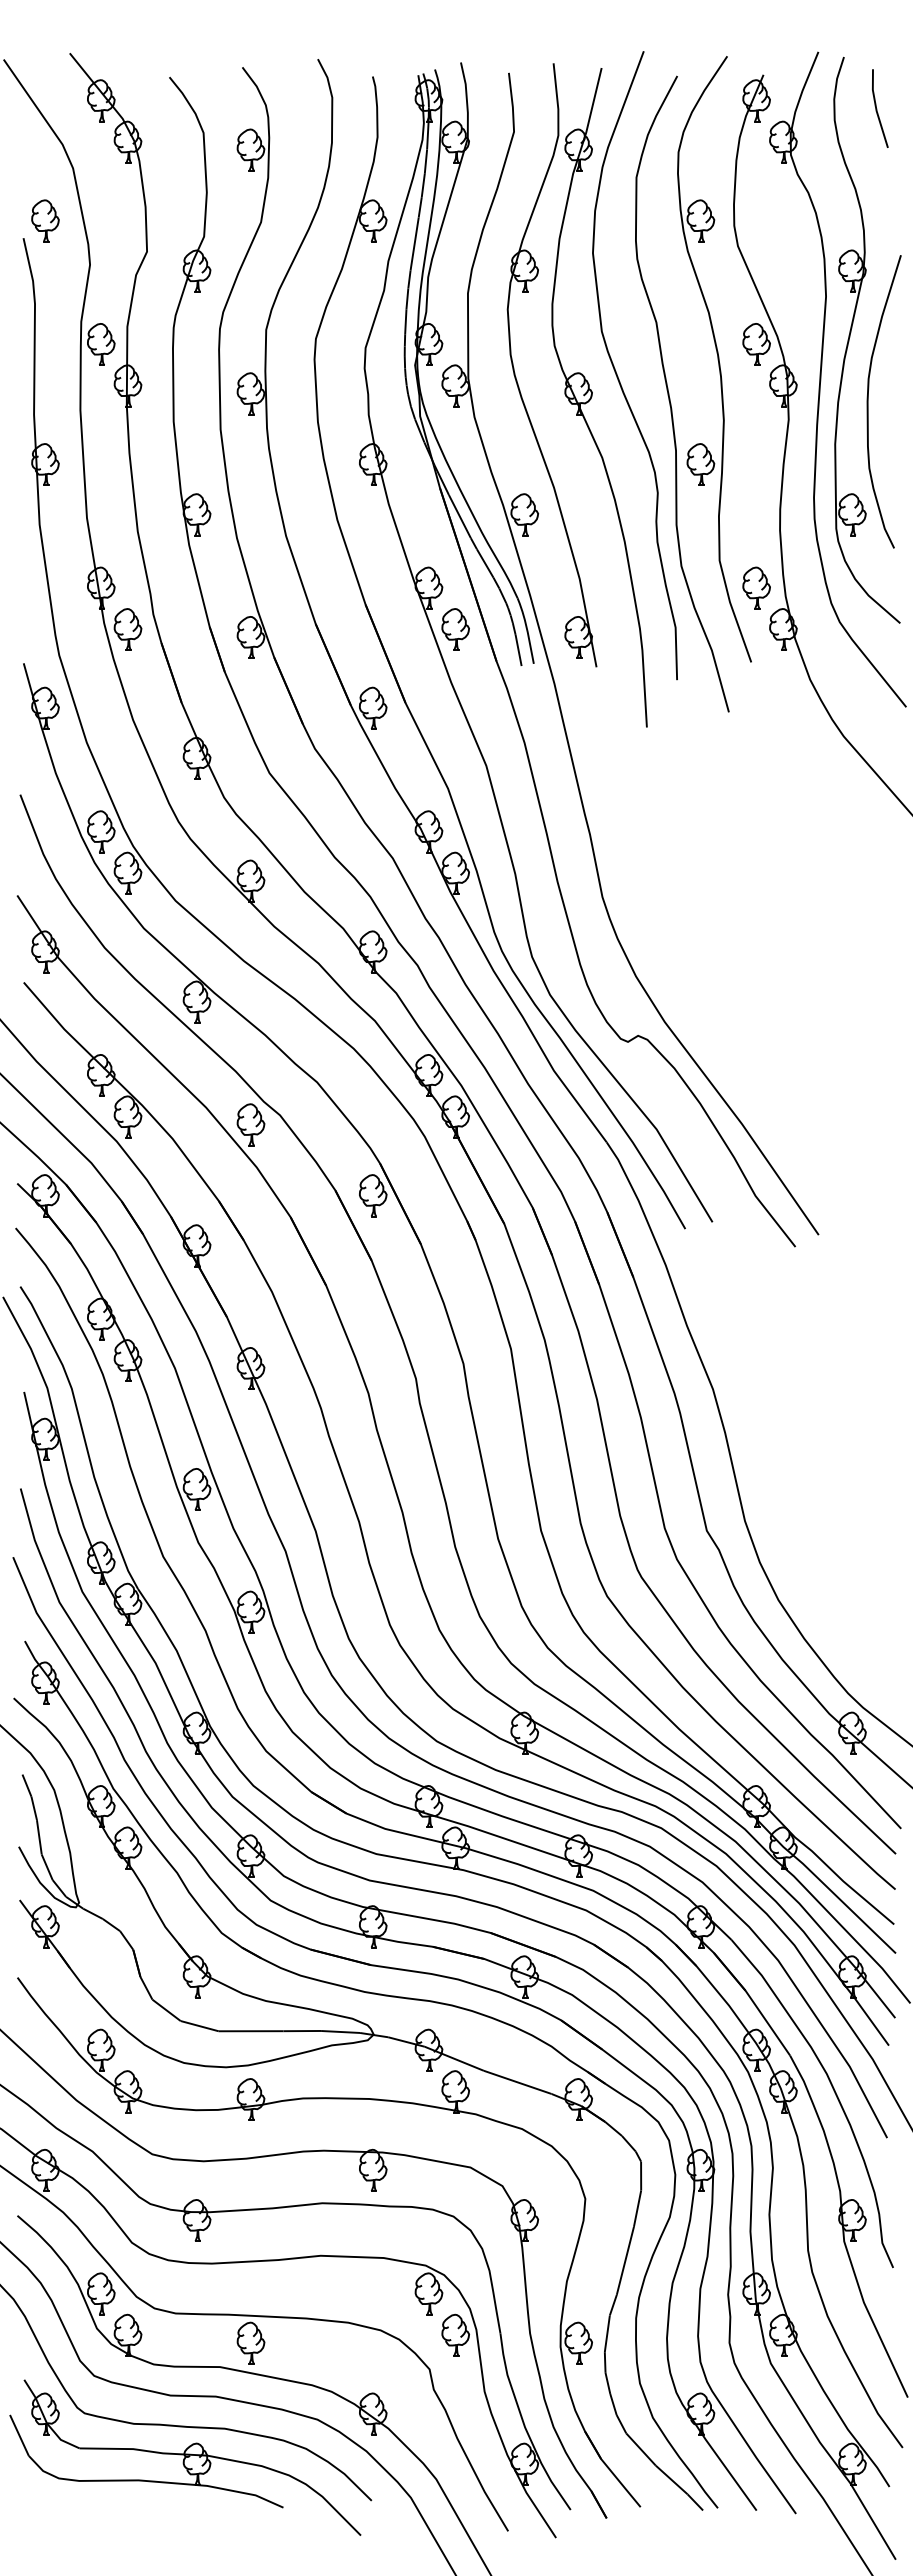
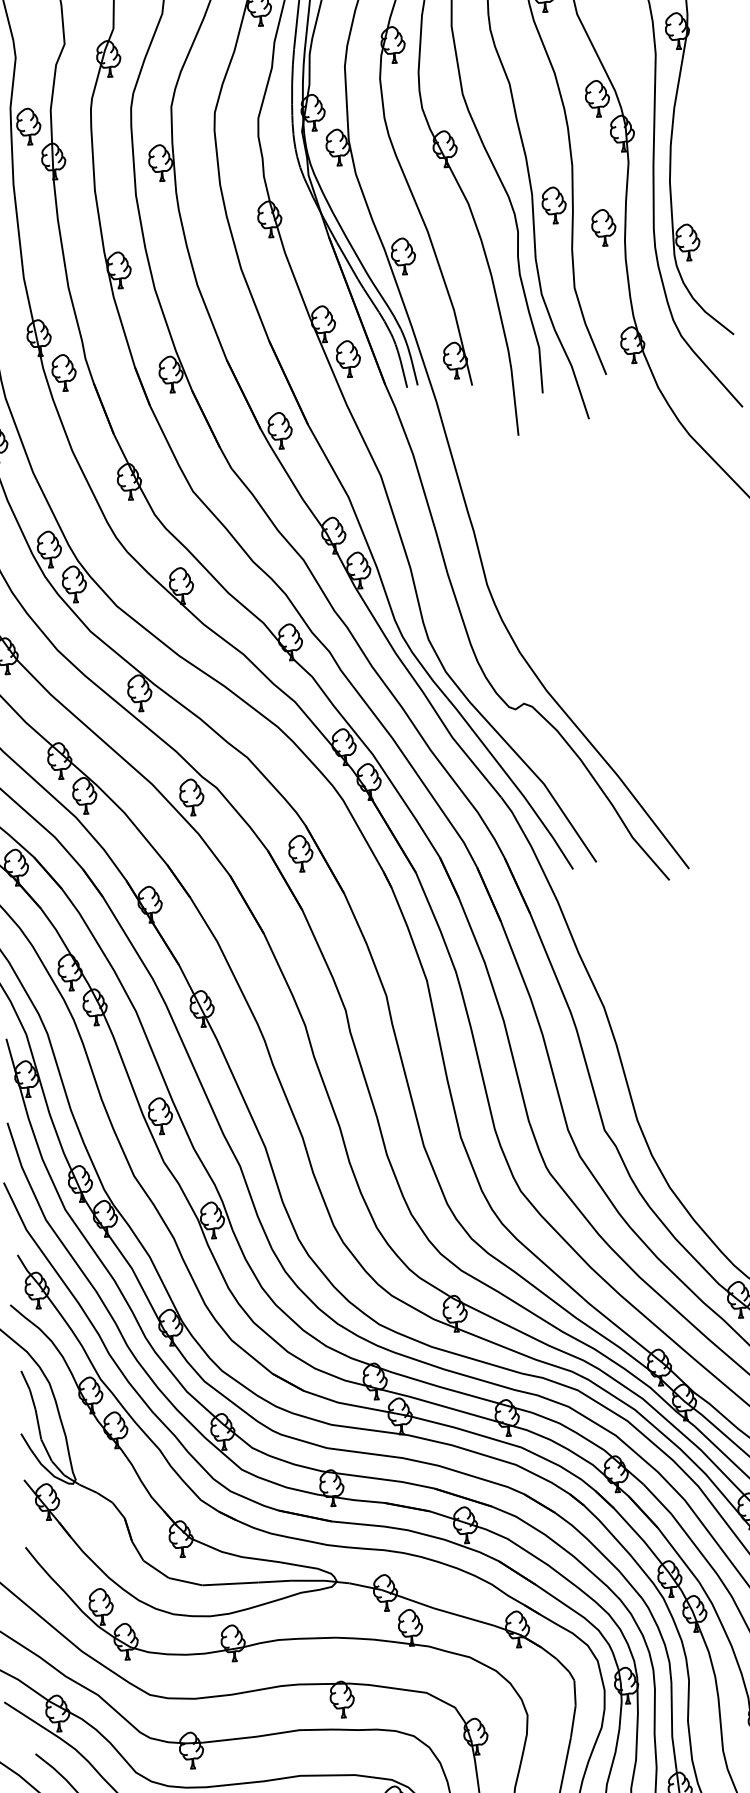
curve: (868, 401) -> (697, 143), removed
part: (756, 587) -> (603, 227), moved

